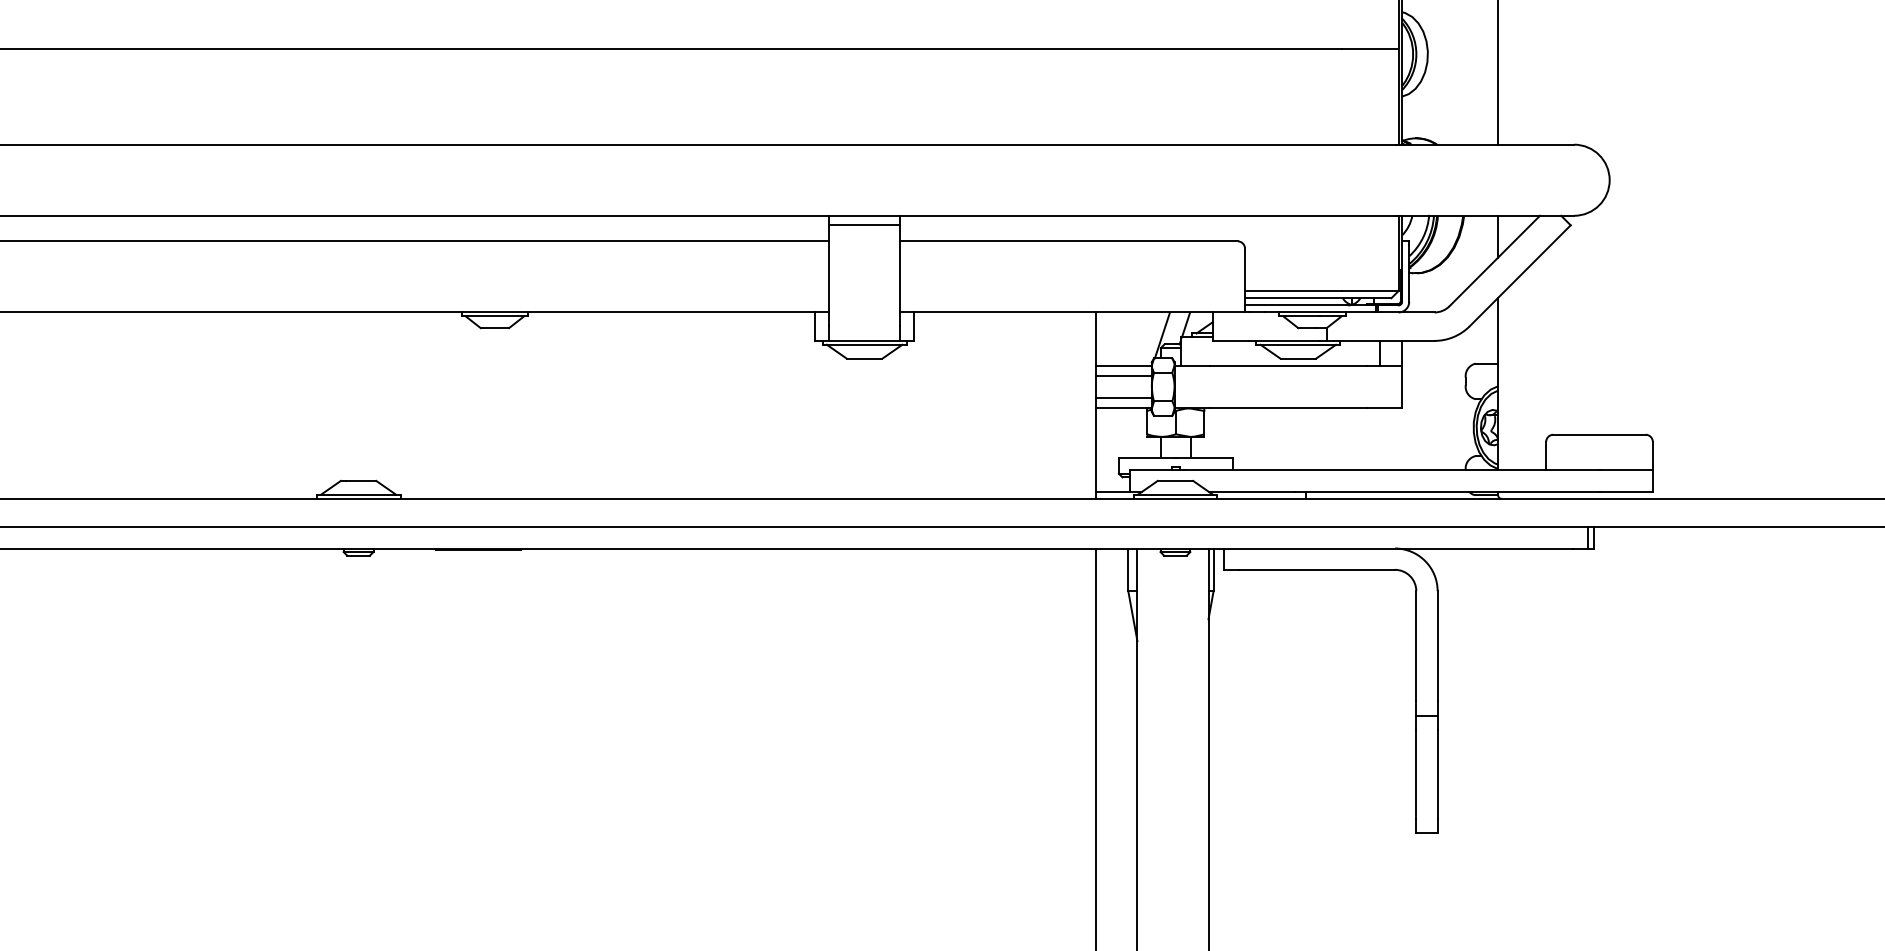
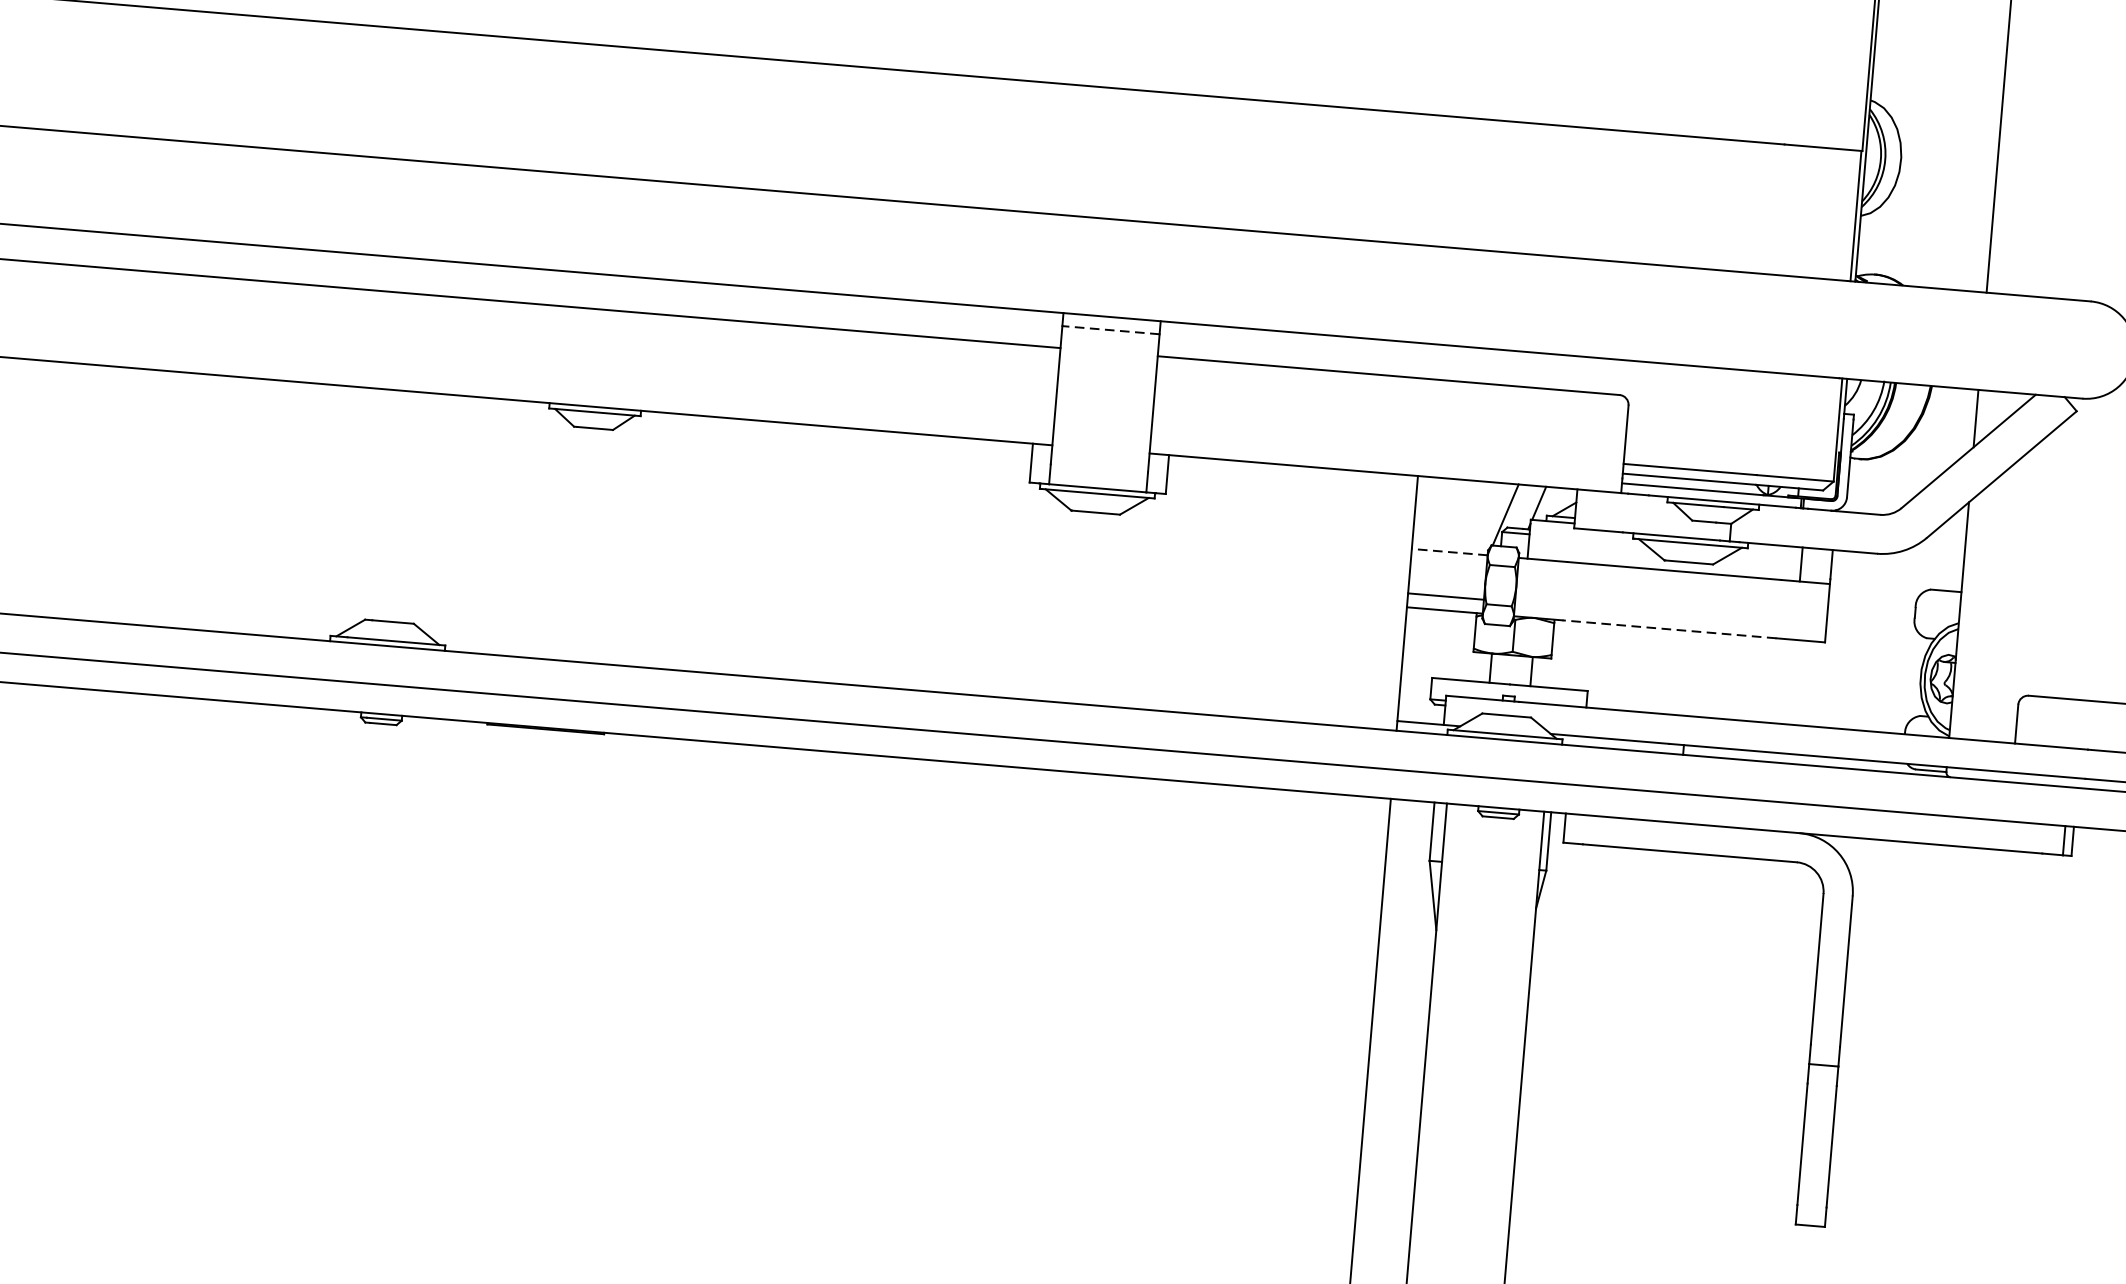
line: (864, 225) -> (1110, 330), solid -> dashed
line: (1124, 365) -> (1450, 551), solid -> dashed
line: (1123, 375) -> (1447, 565), removed
line: (1287, 408) -> (1668, 629), solid -> dashed

